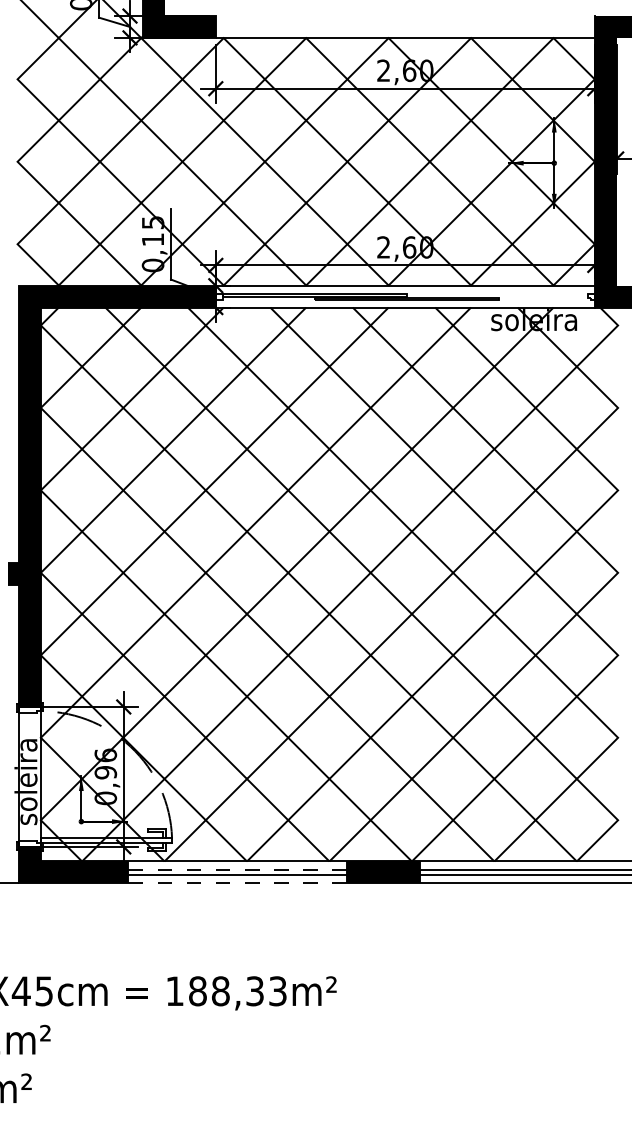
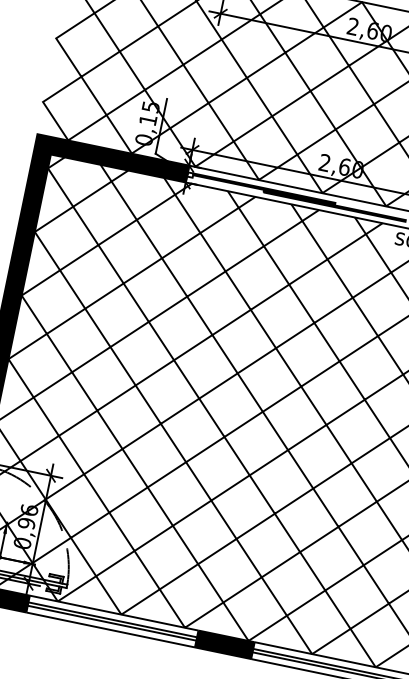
line: (238, 870) -> (113, 620), dashed -> solid
line: (238, 883) -> (111, 630), dashed -> solid

